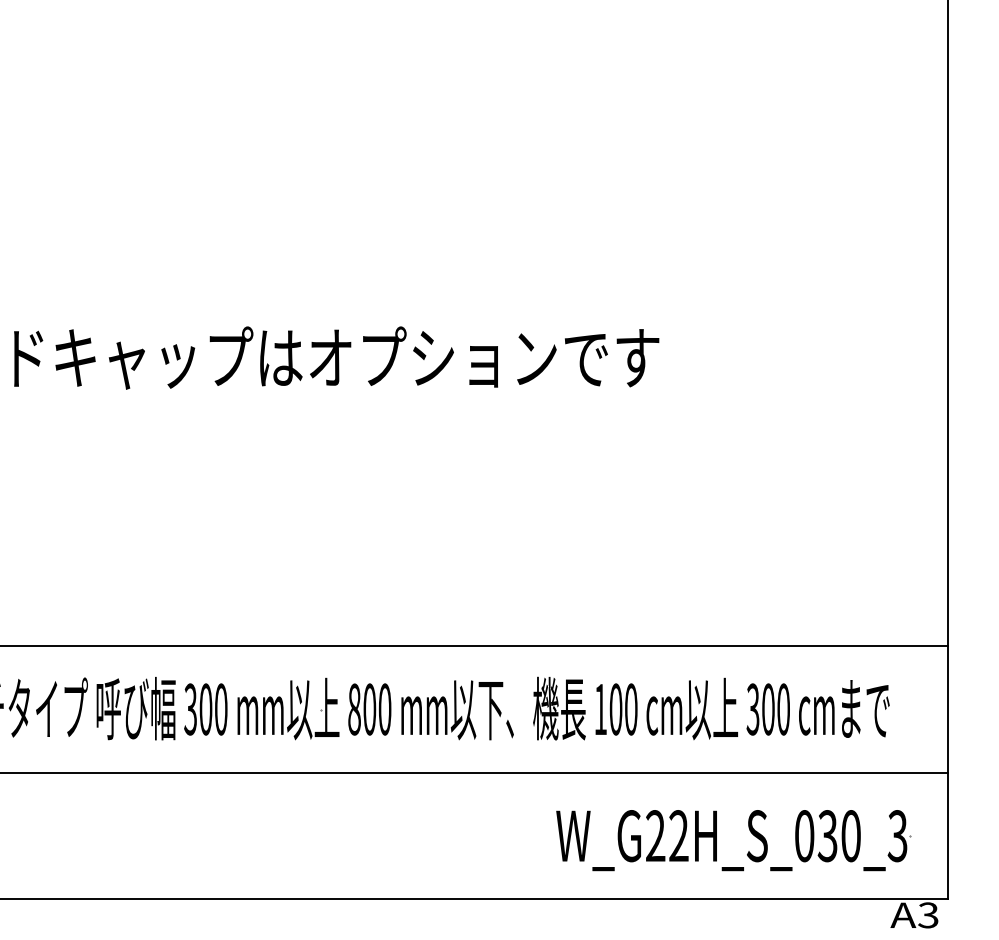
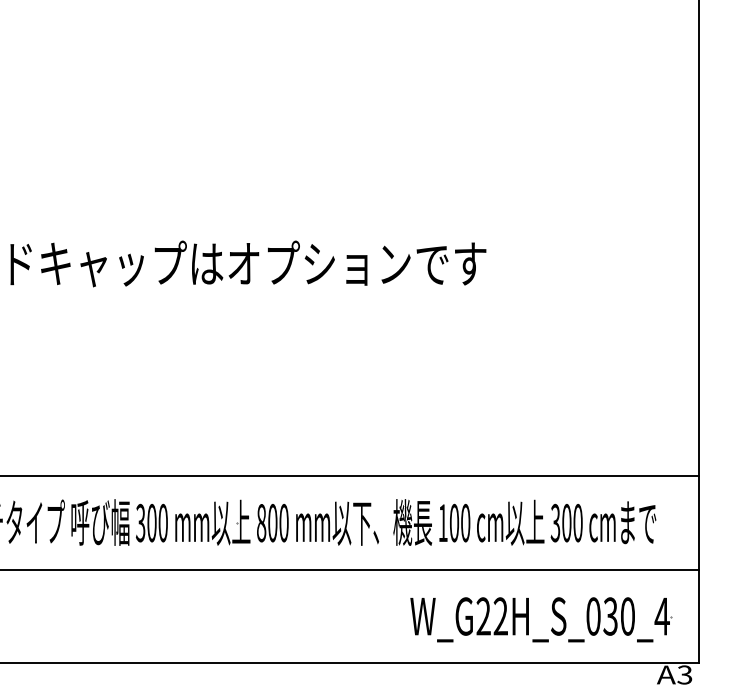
text: (896, 836) -> (661, 616), W_G22H_S_030_3 -> W_G22H_S_030_4

